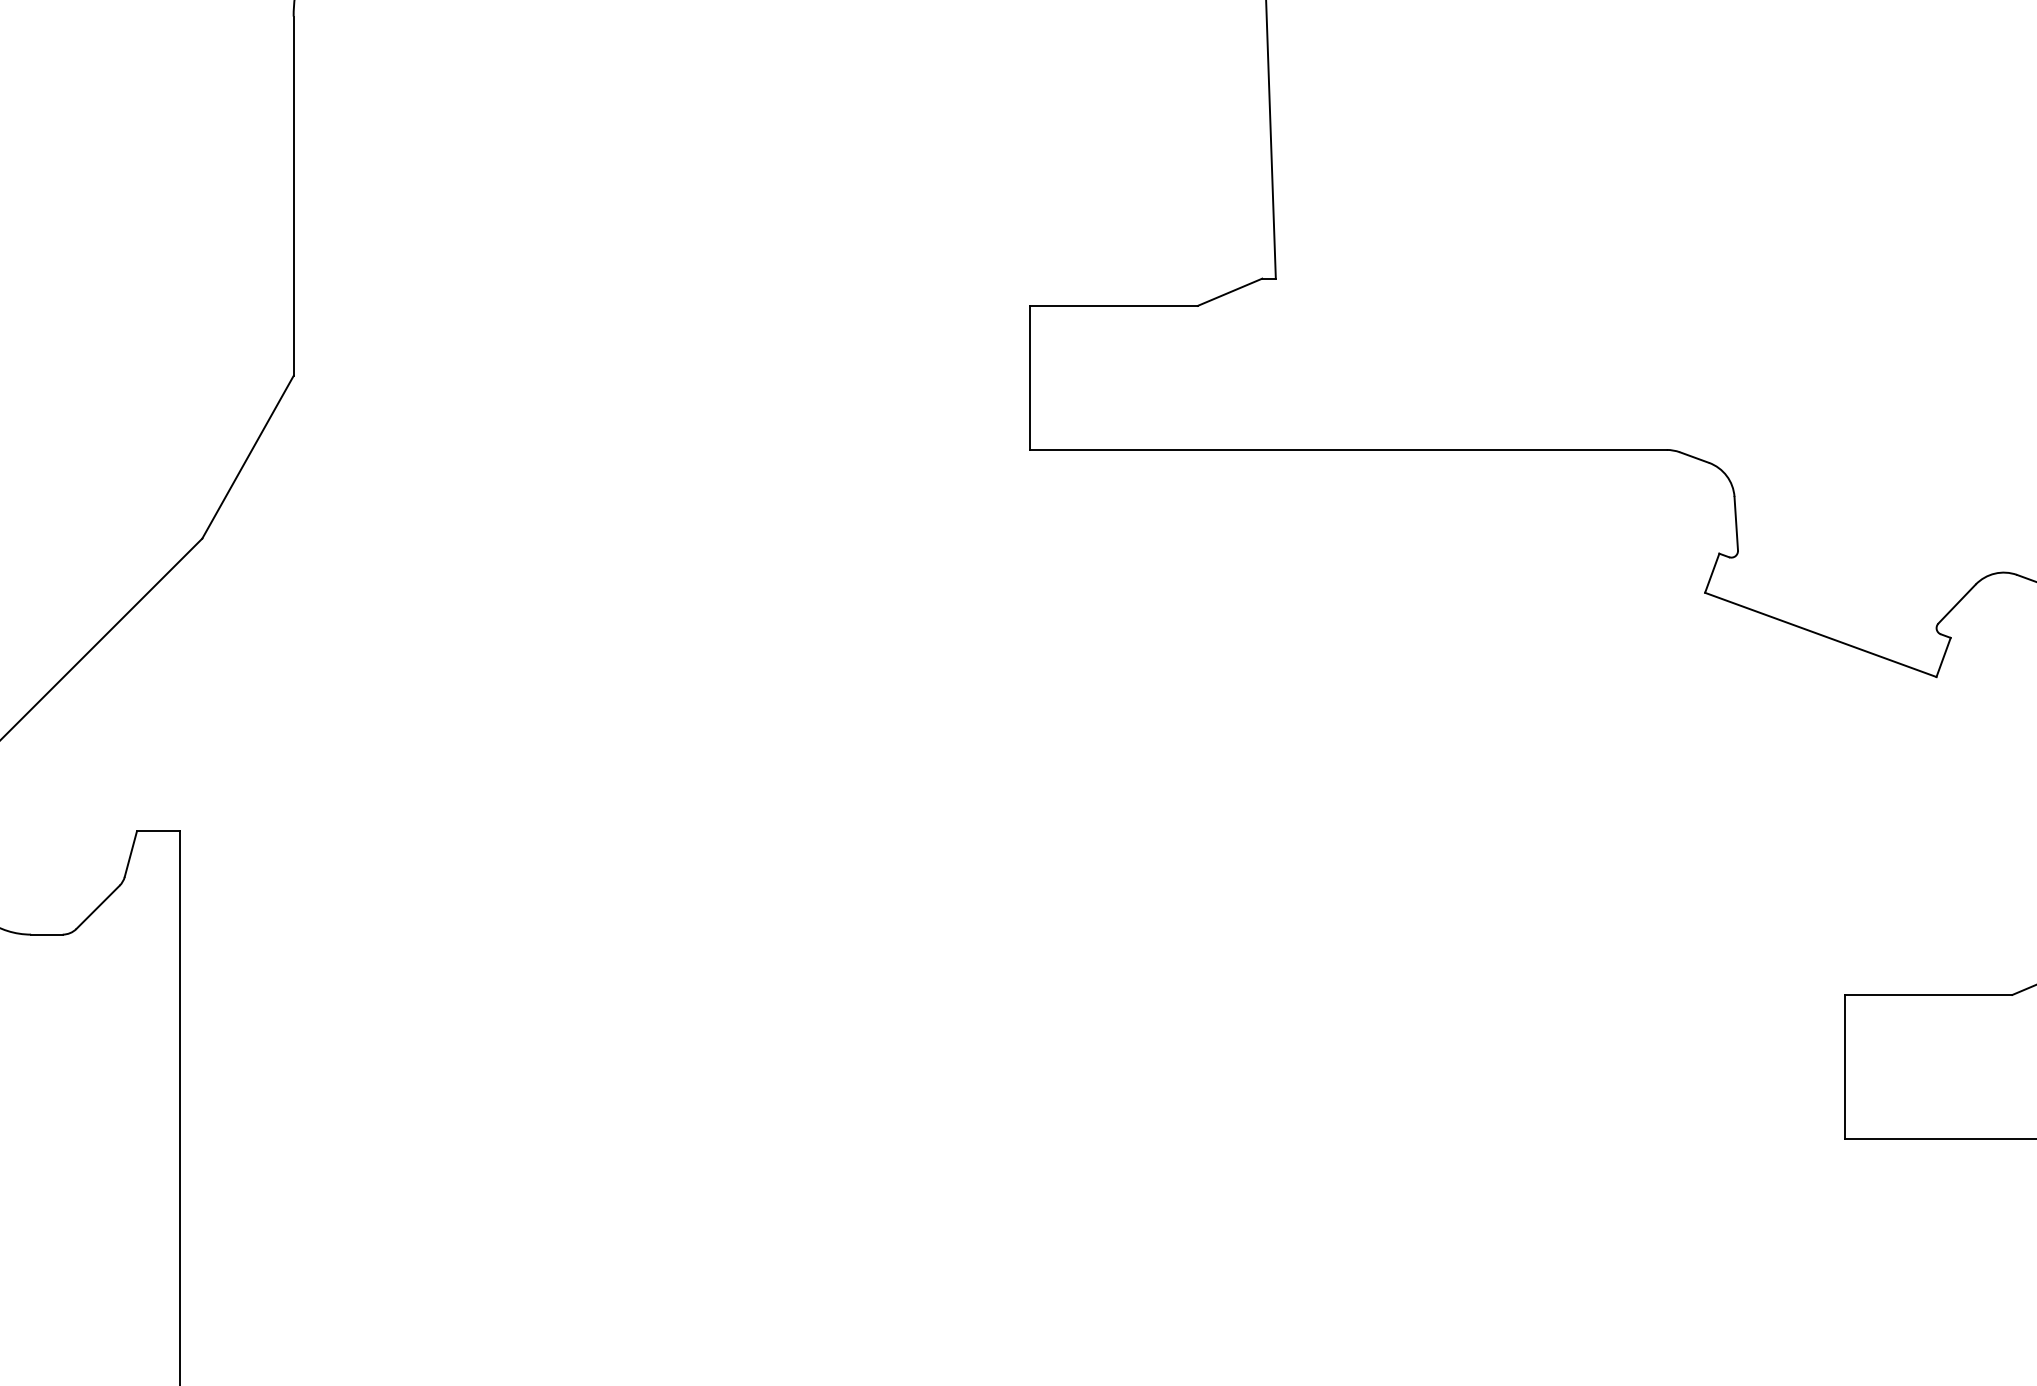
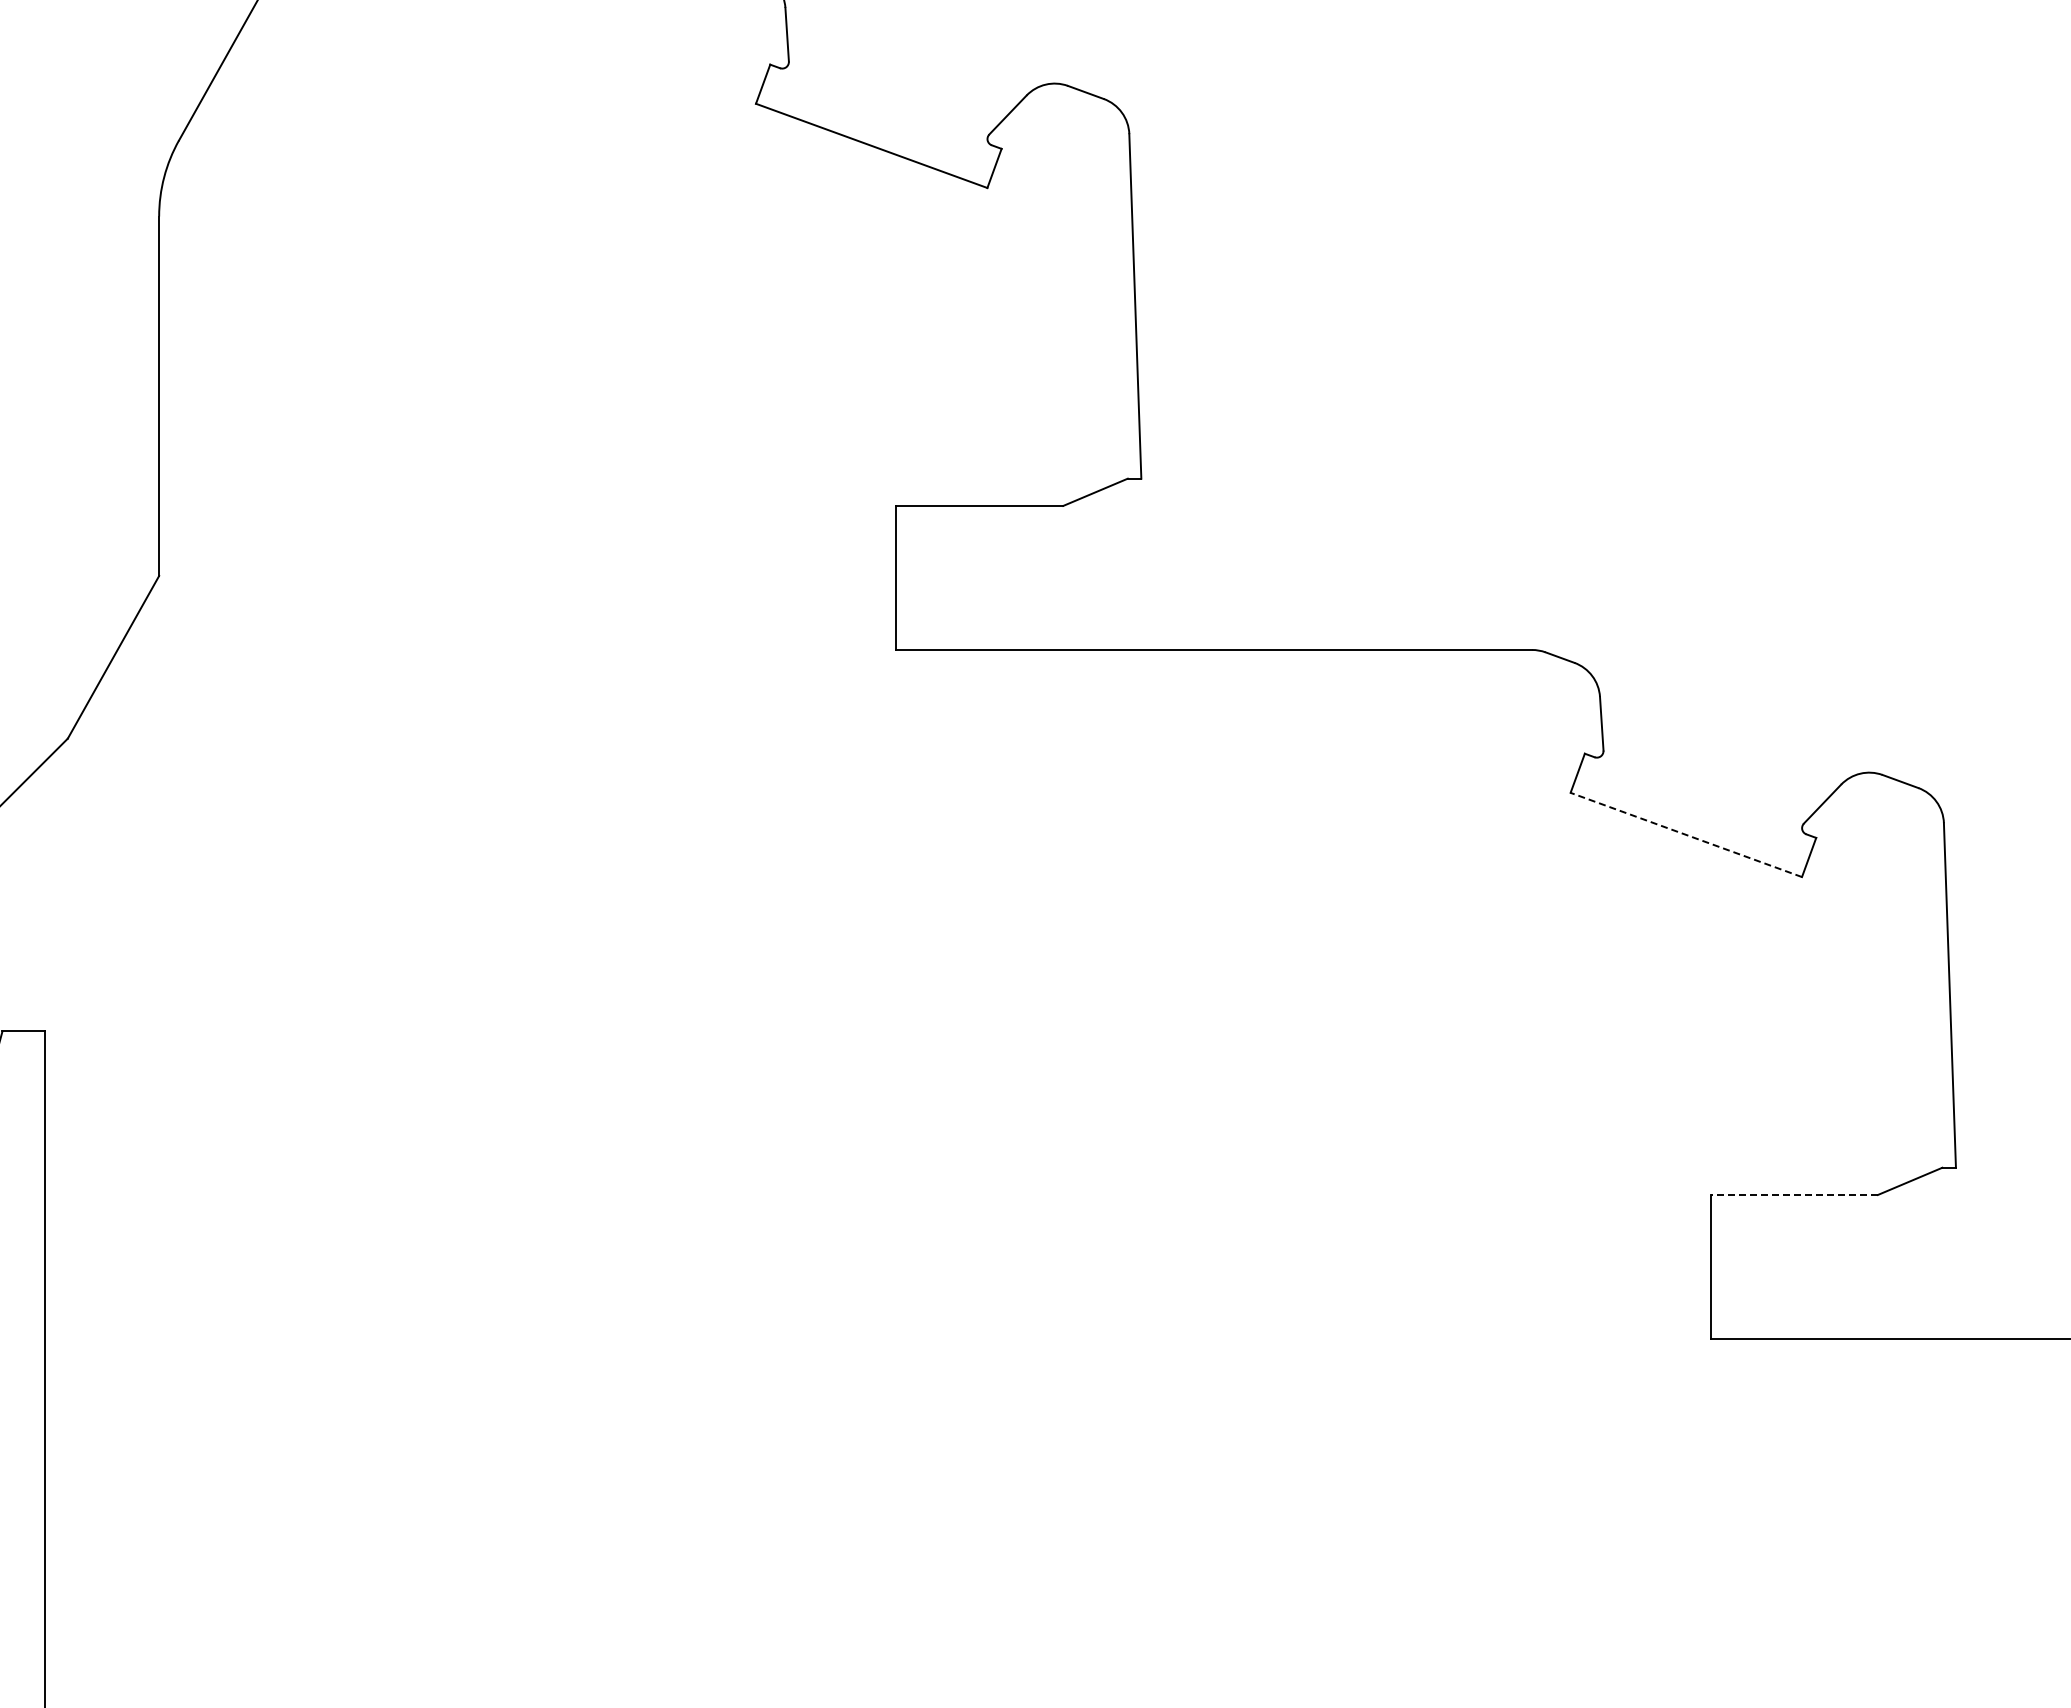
line: (1819, 634) -> (1685, 834), solid -> dashed
line: (1928, 995) -> (1794, 1195), solid -> dashed

